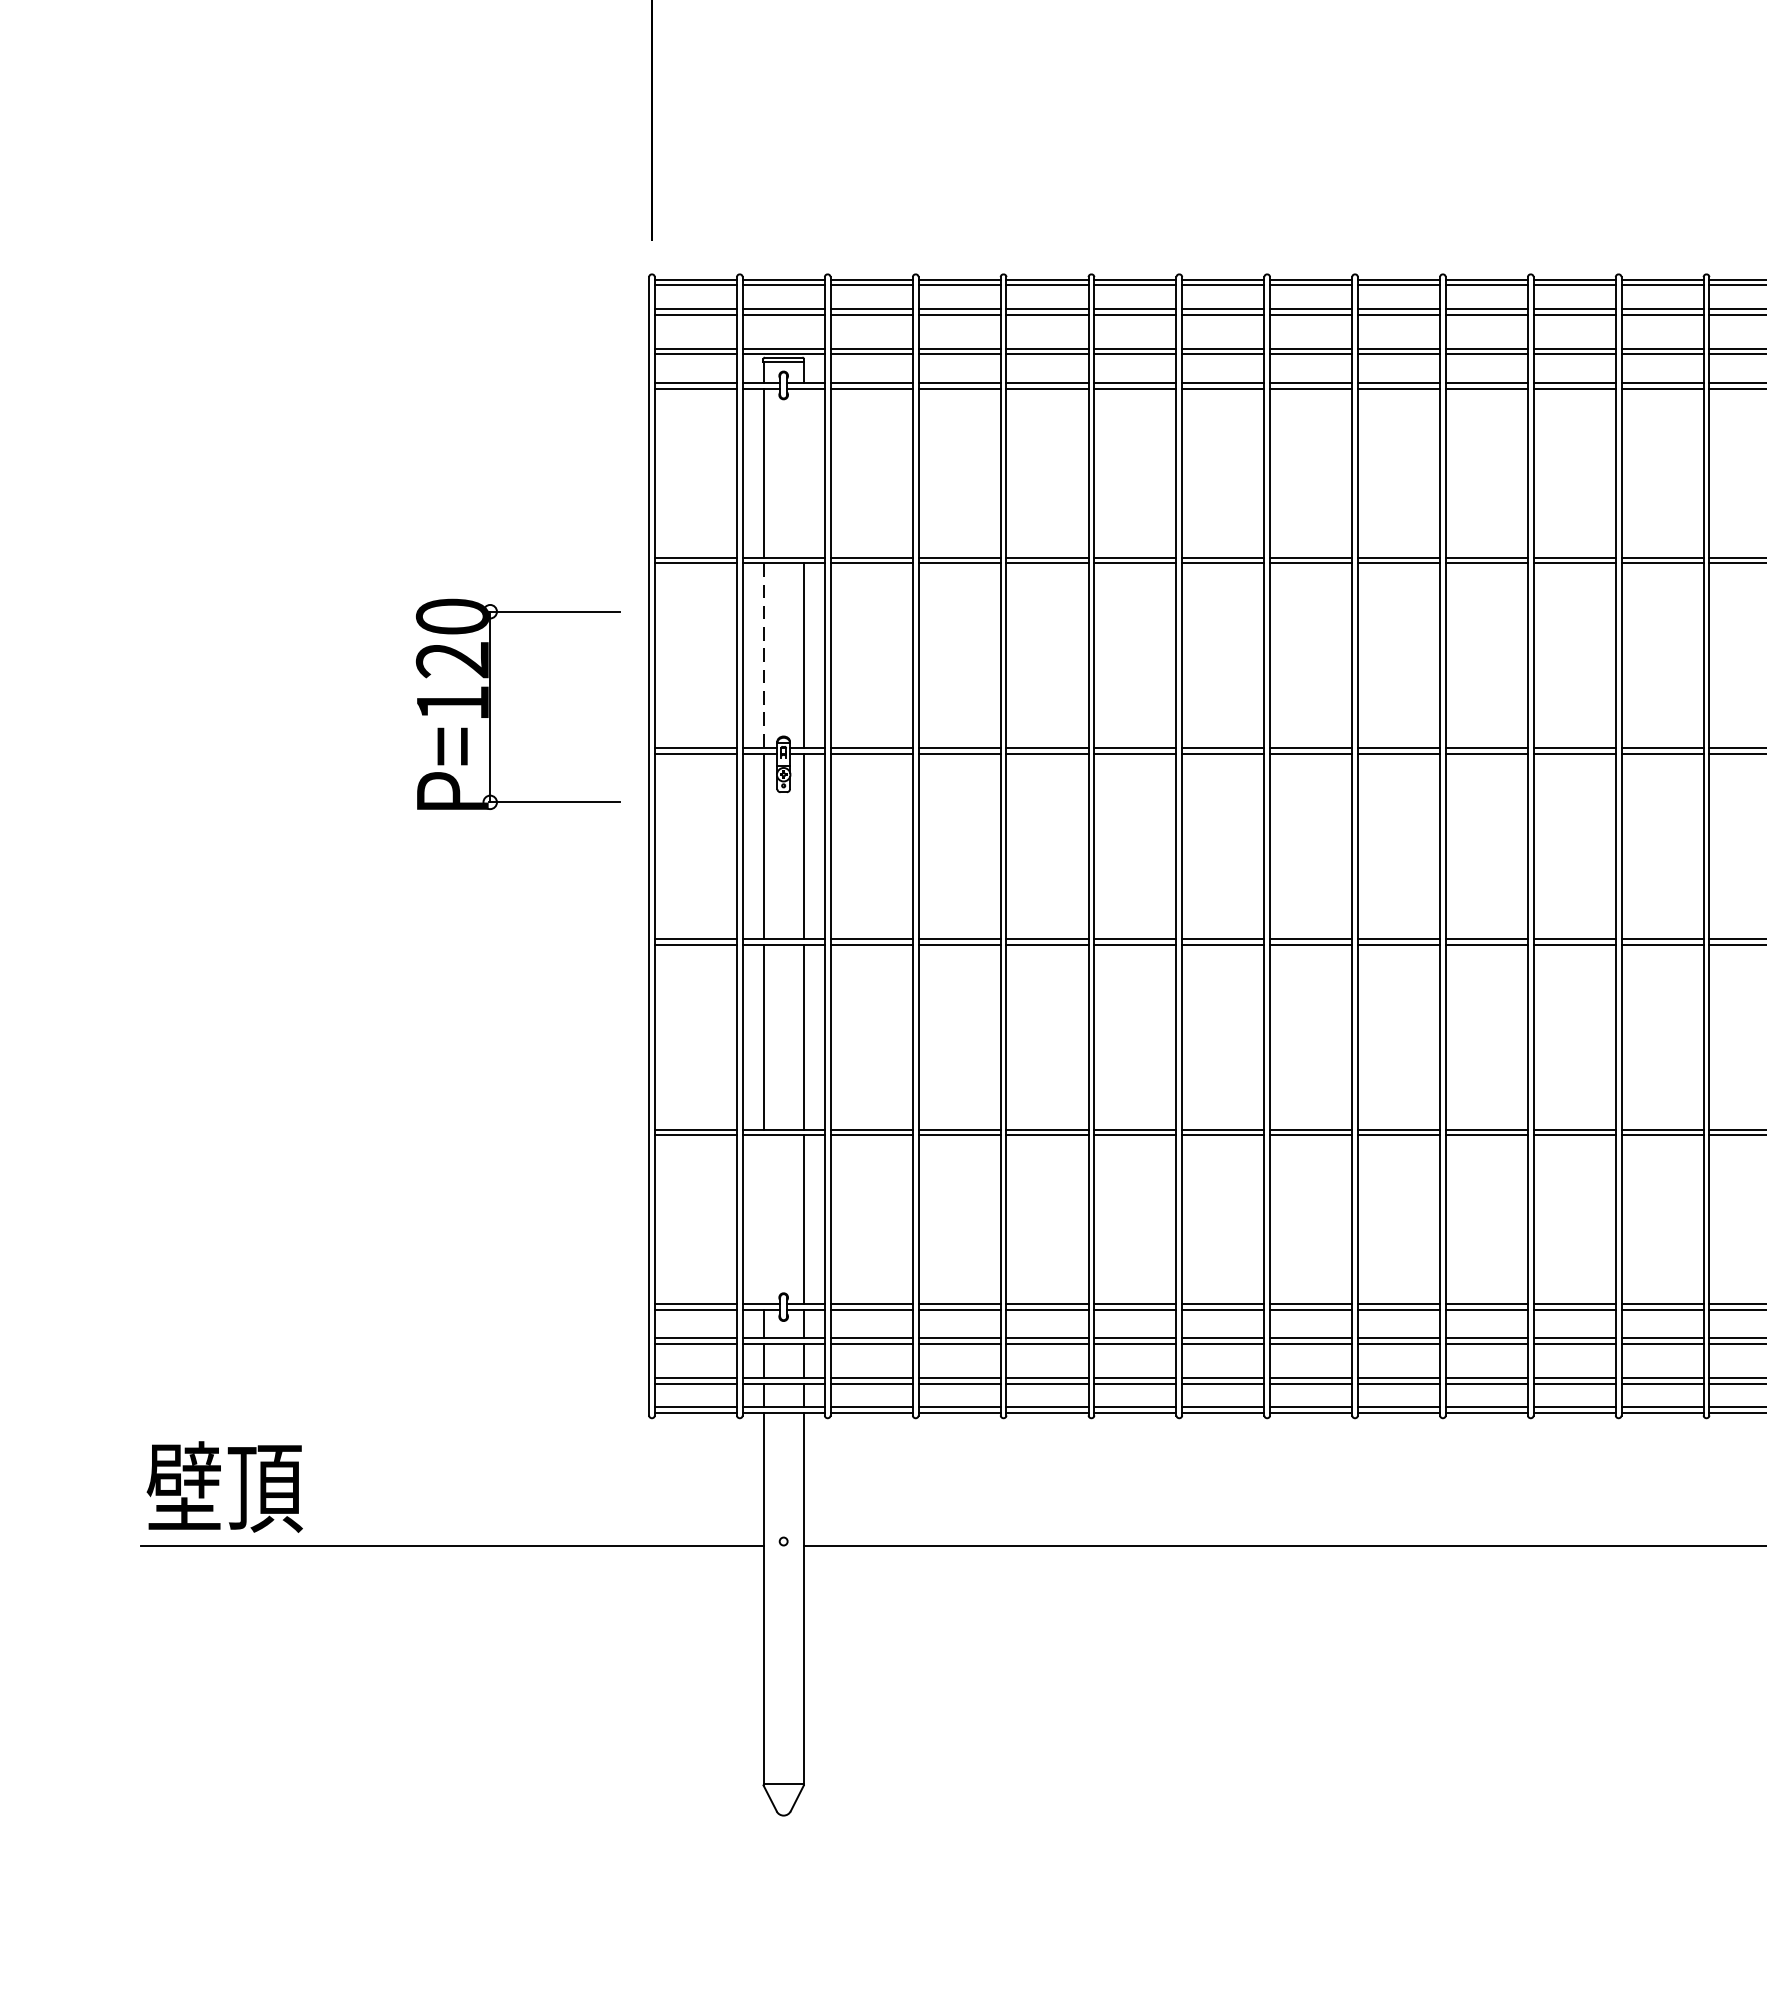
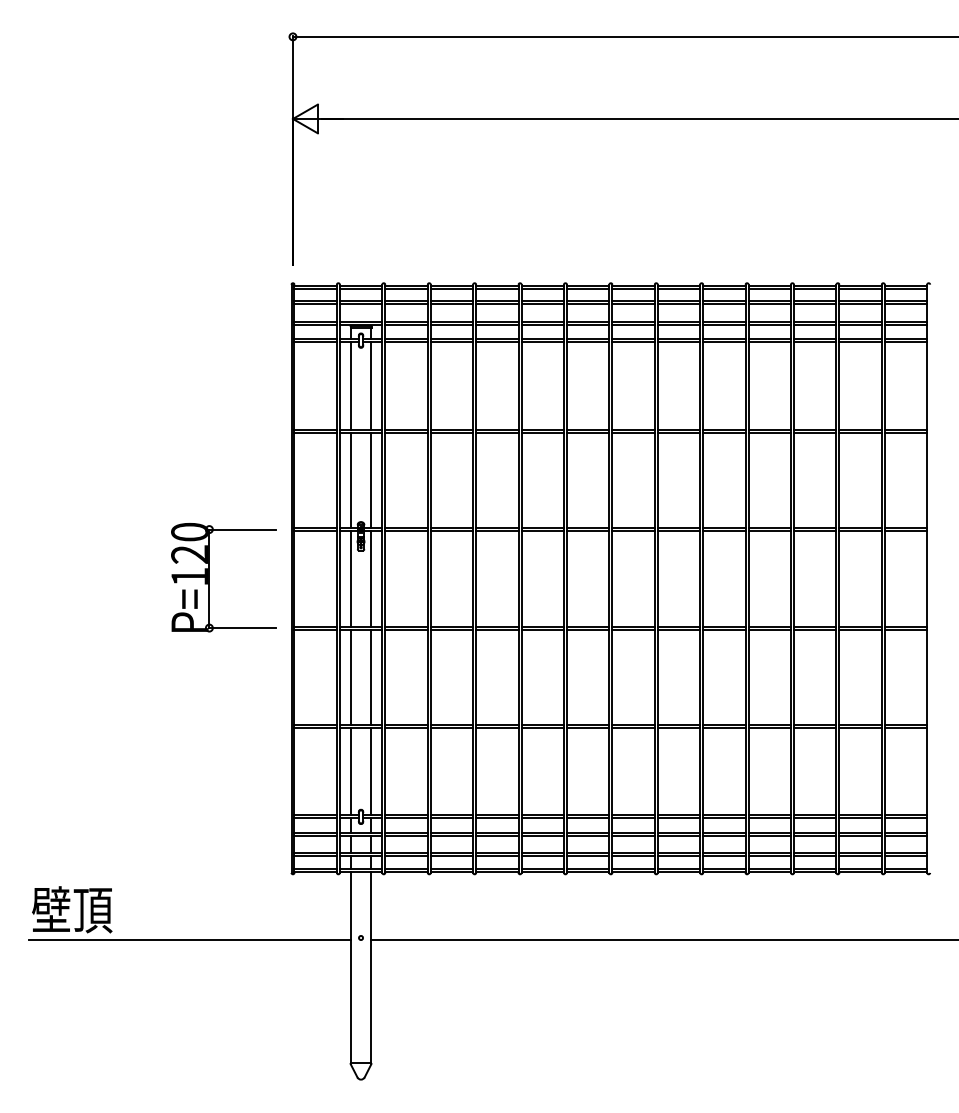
line: (803, 472) -> (371, 385), added
line: (763, 656) -> (350, 480), dashed -> solid
part: (490, 704) -> (209, 577), moved
line: (763, 1219) -> (350, 771), added

